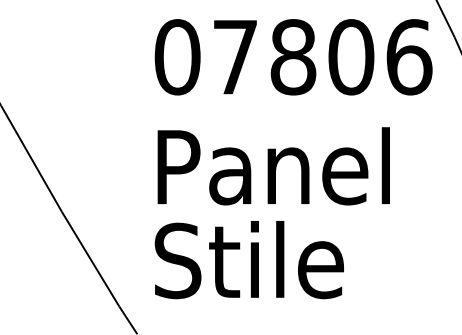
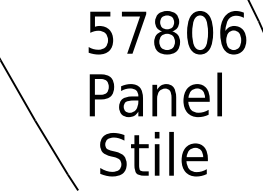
text: (178, 56) -> (101, 32), 07806 -> 57806
text: (248, 260) -> (153, 154), moved

